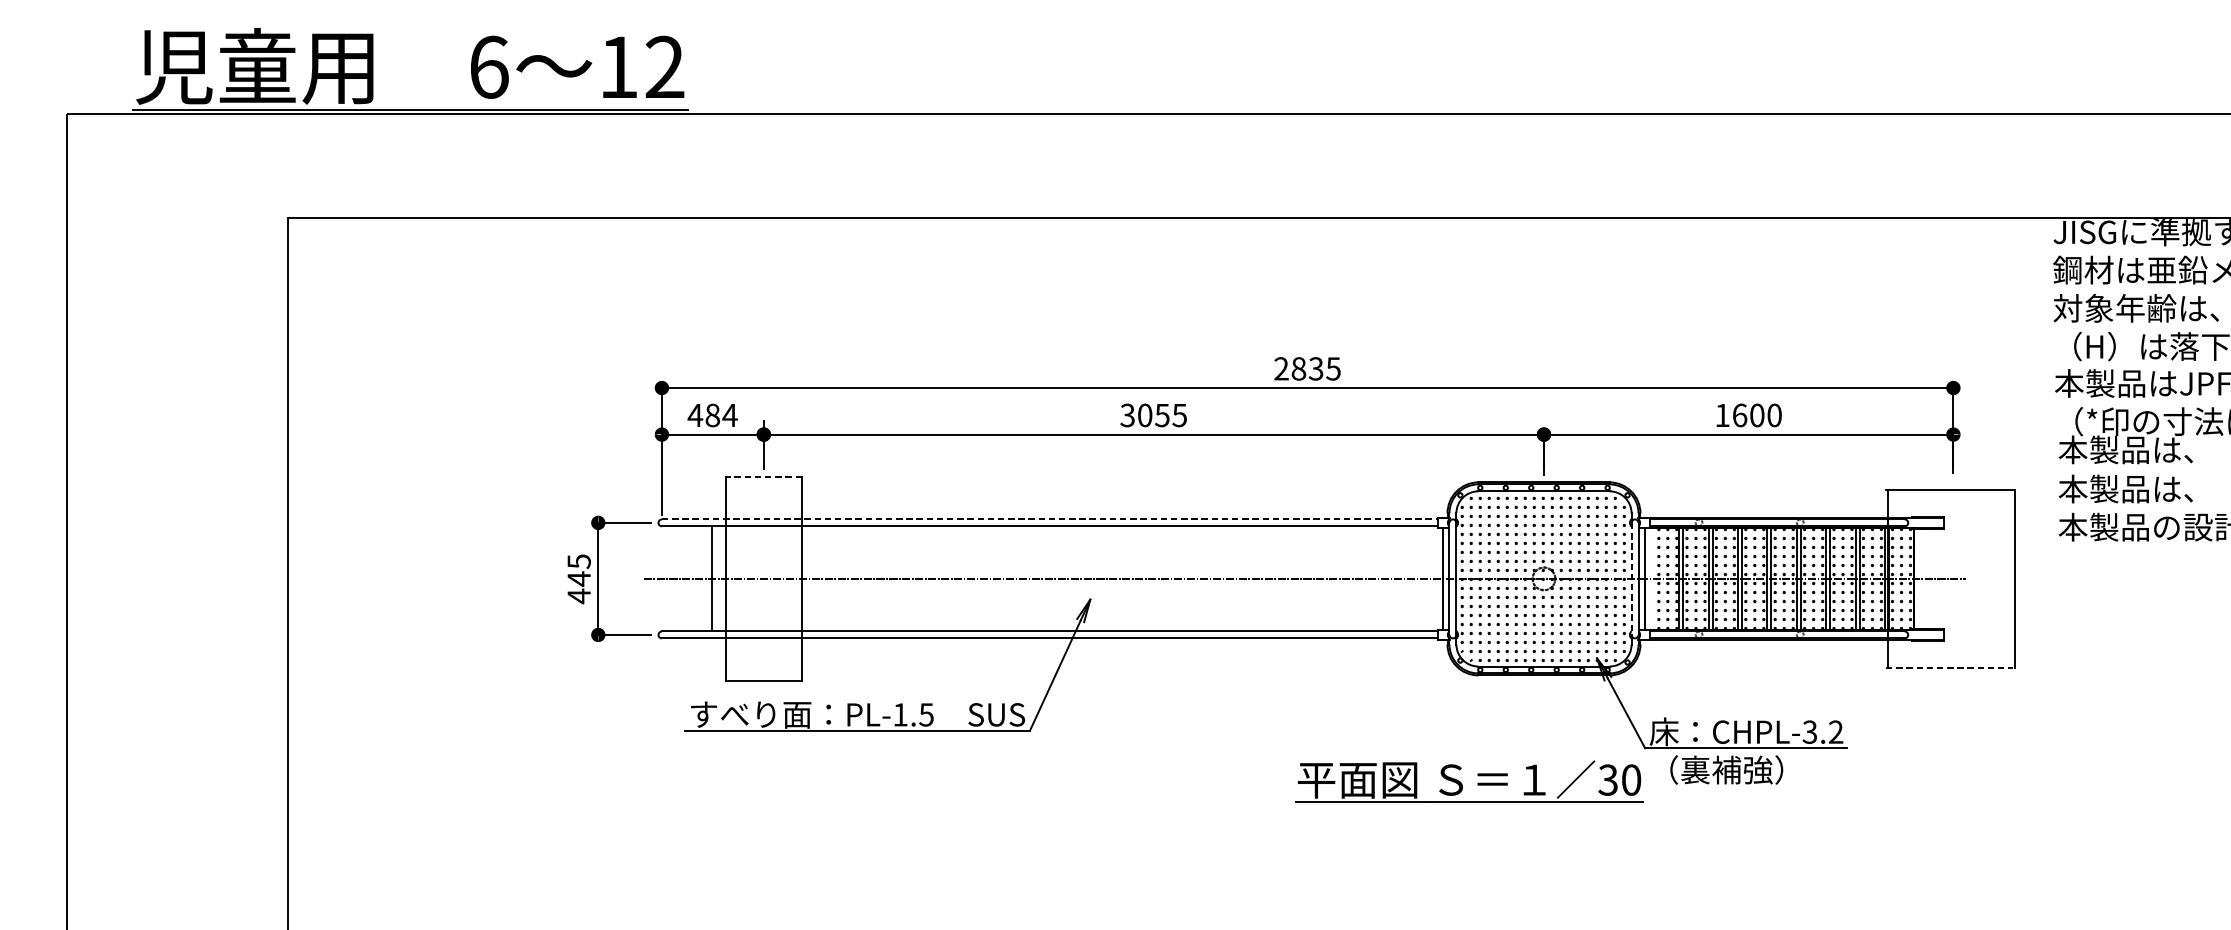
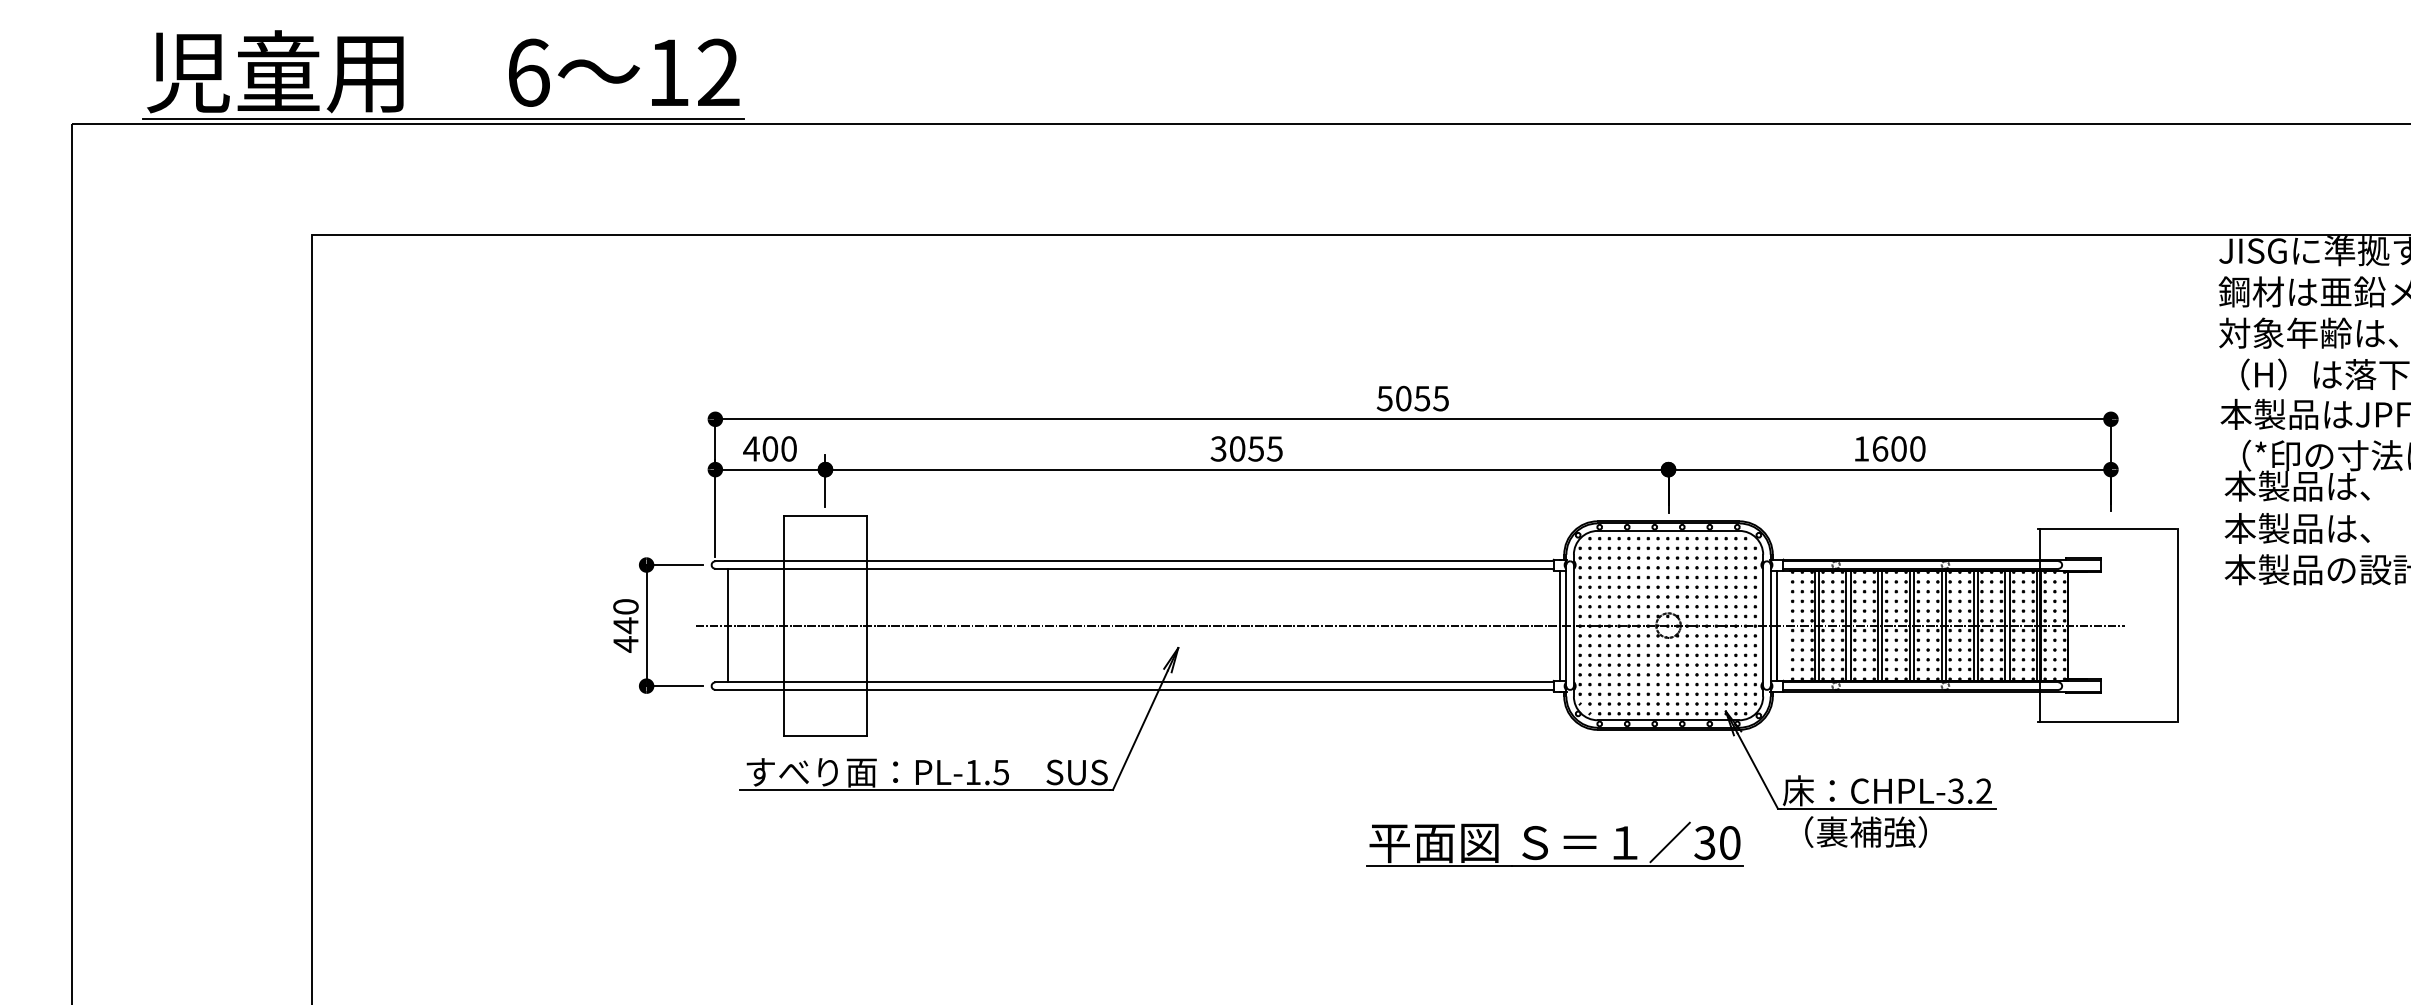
text: (1298, 368) -> (1403, 398), 2835 -> 5055
text: (721, 415) -> (779, 448), 484 -> 400
line: (762, 477) -> (824, 515), dashed -> solid
line: (1050, 519) -> (1135, 561), dashed -> solid
text: (578, 562) -> (625, 607), 445 -> 440
line: (712, 578) -> (727, 625), moved
line: (1631, 578) -> (1763, 625), dashed -> solid
line: (1949, 667) -> (2106, 721), dashed -> solid
part: (1462, 784) -> (1547, 847), moved

